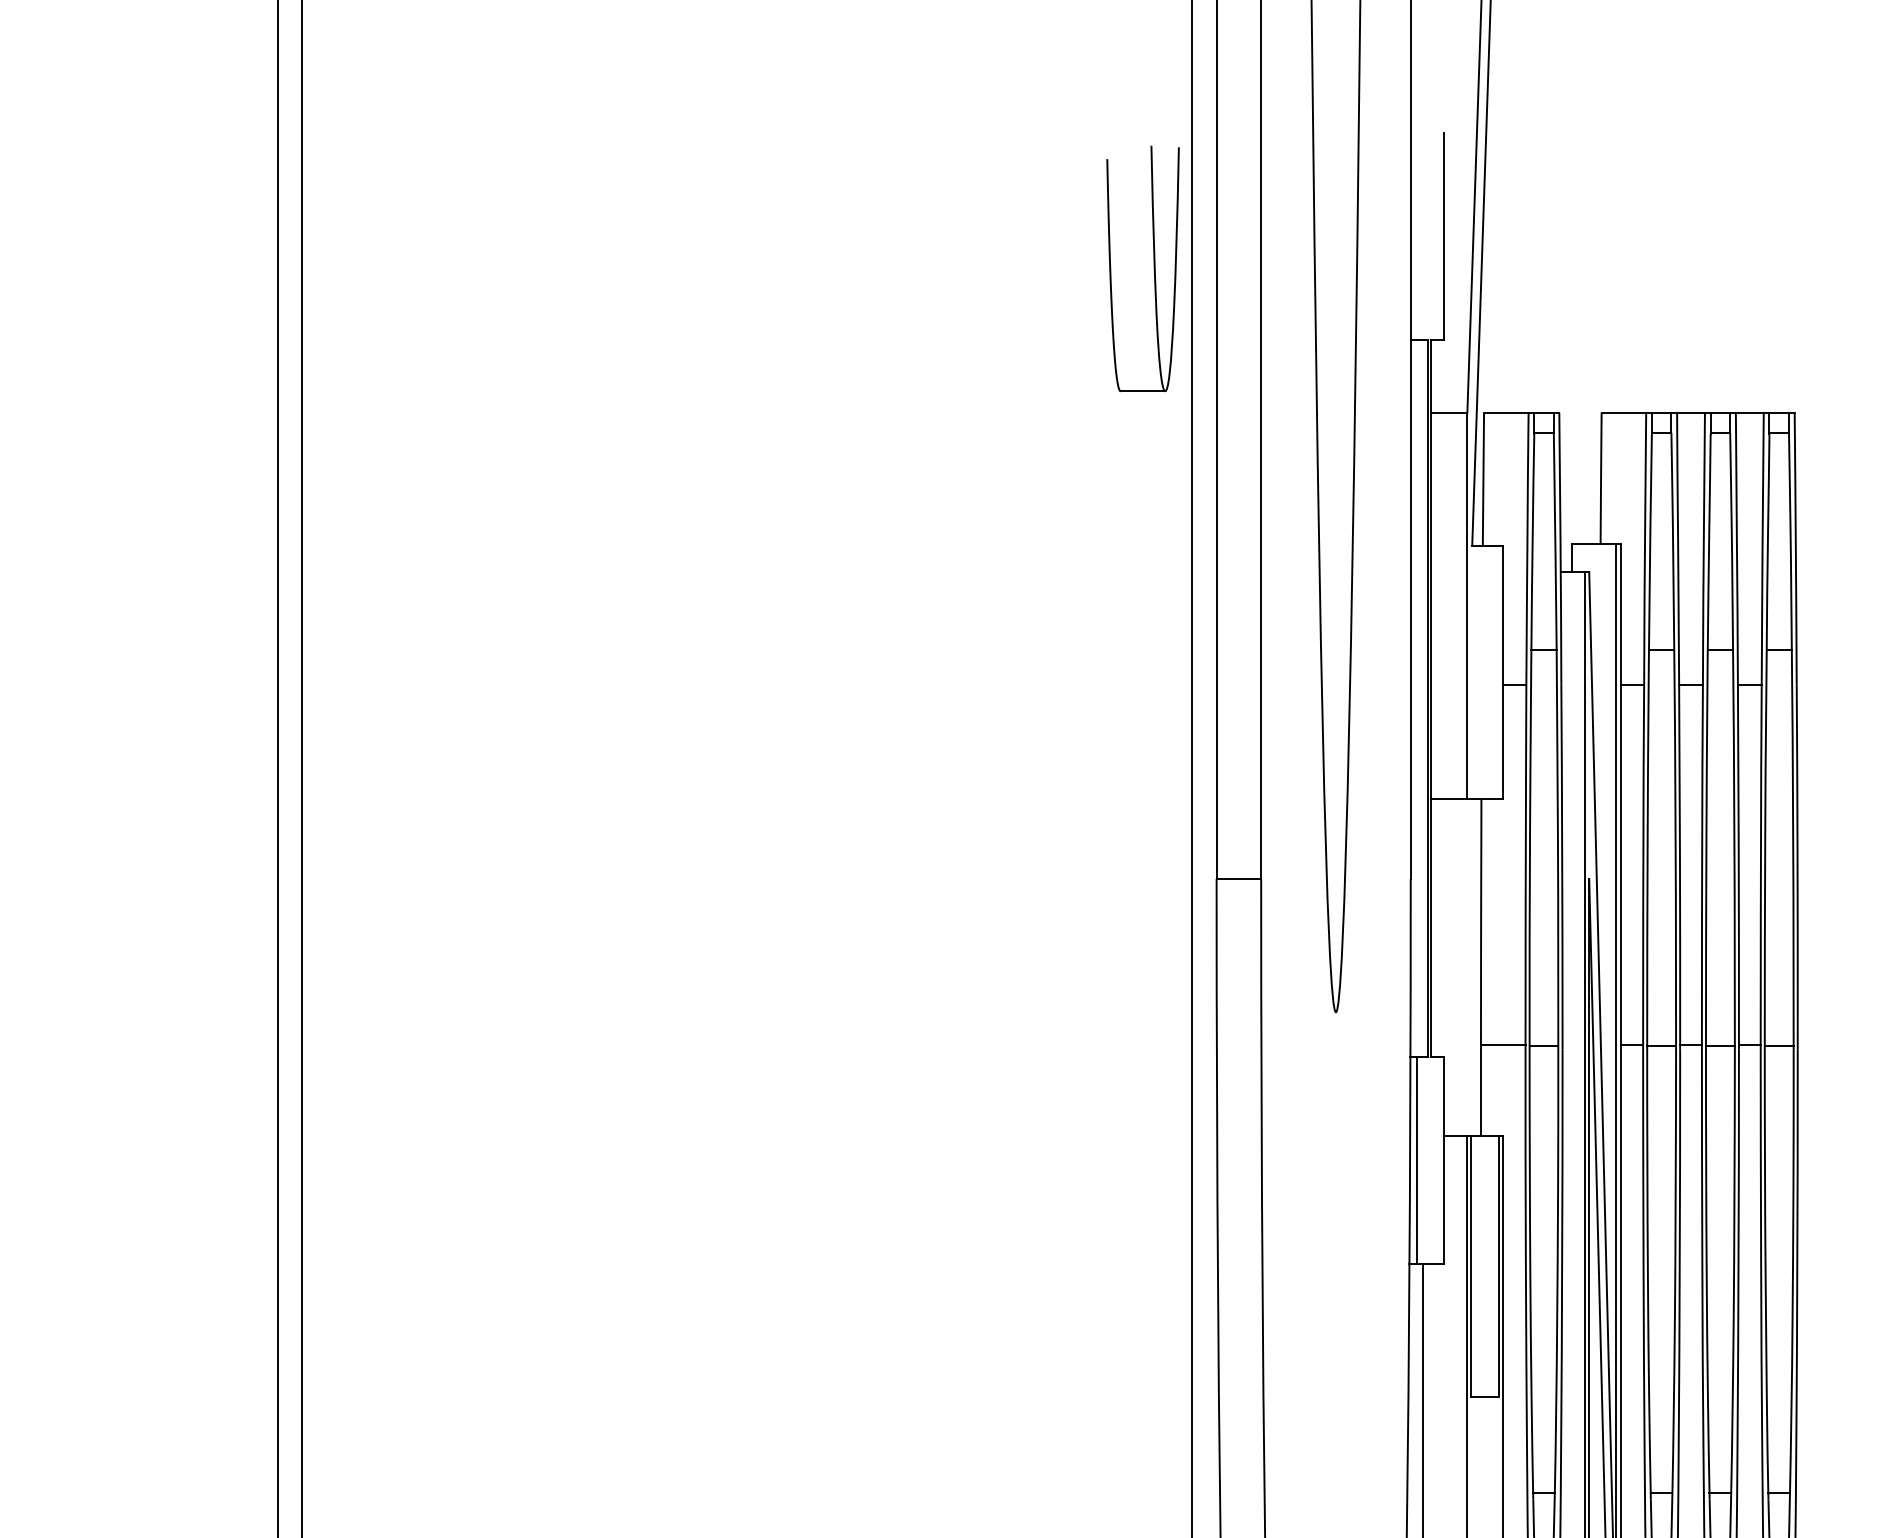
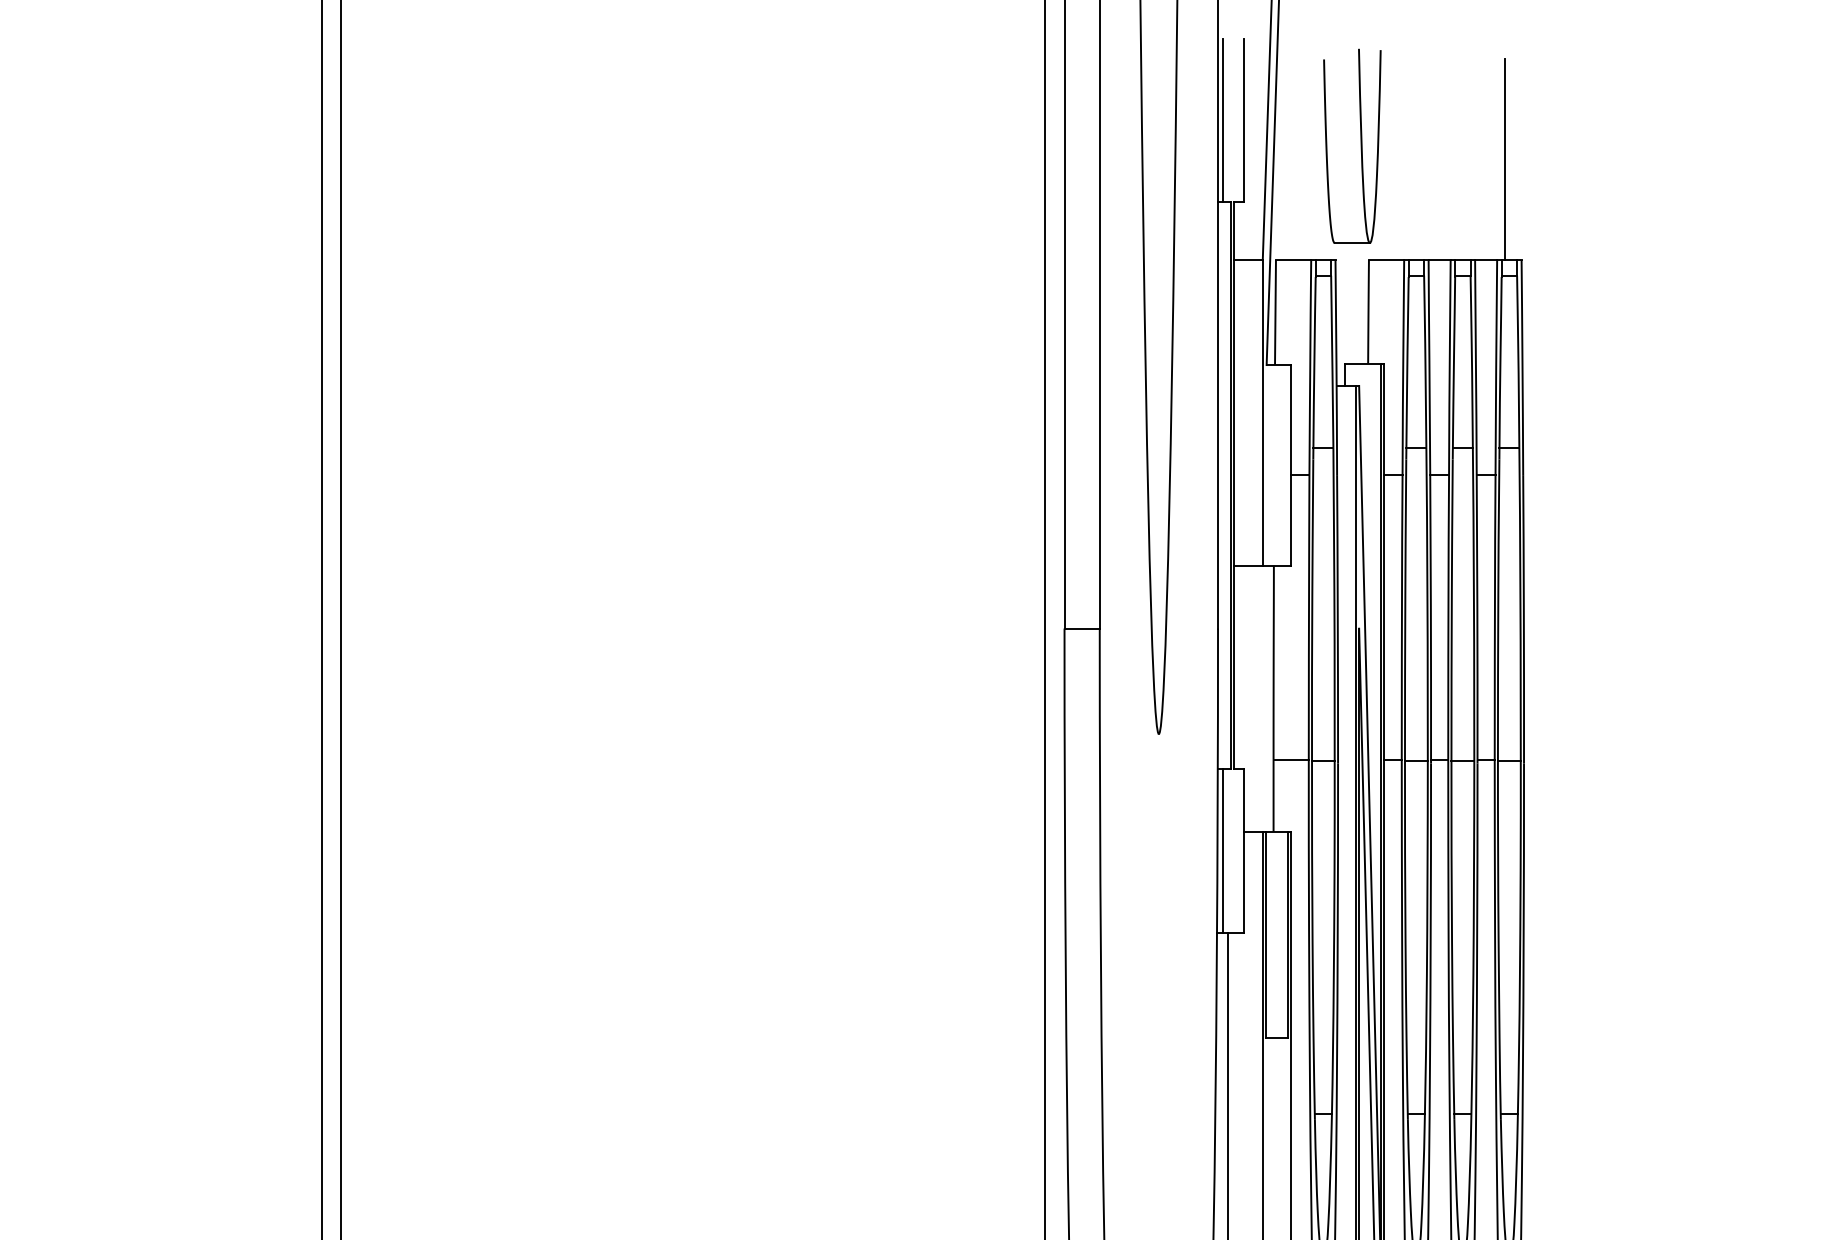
line: (1417, 236) -> (1223, 120), added
part: (1153, 267) -> (1360, 145), moved
line: (1774, 285) -> (1505, 159), added

